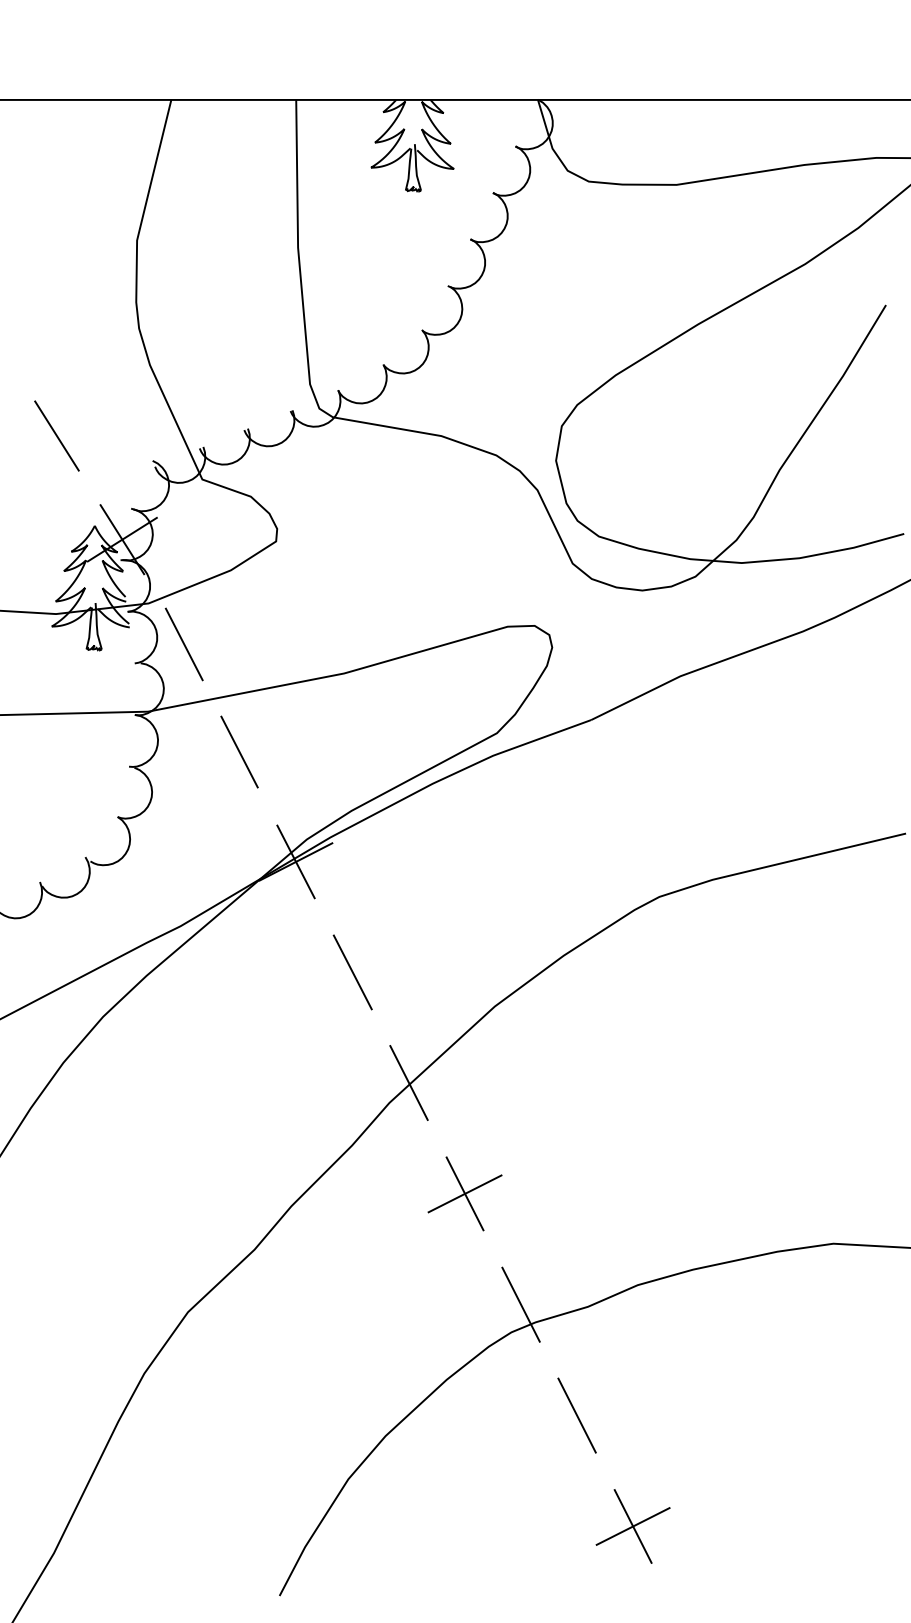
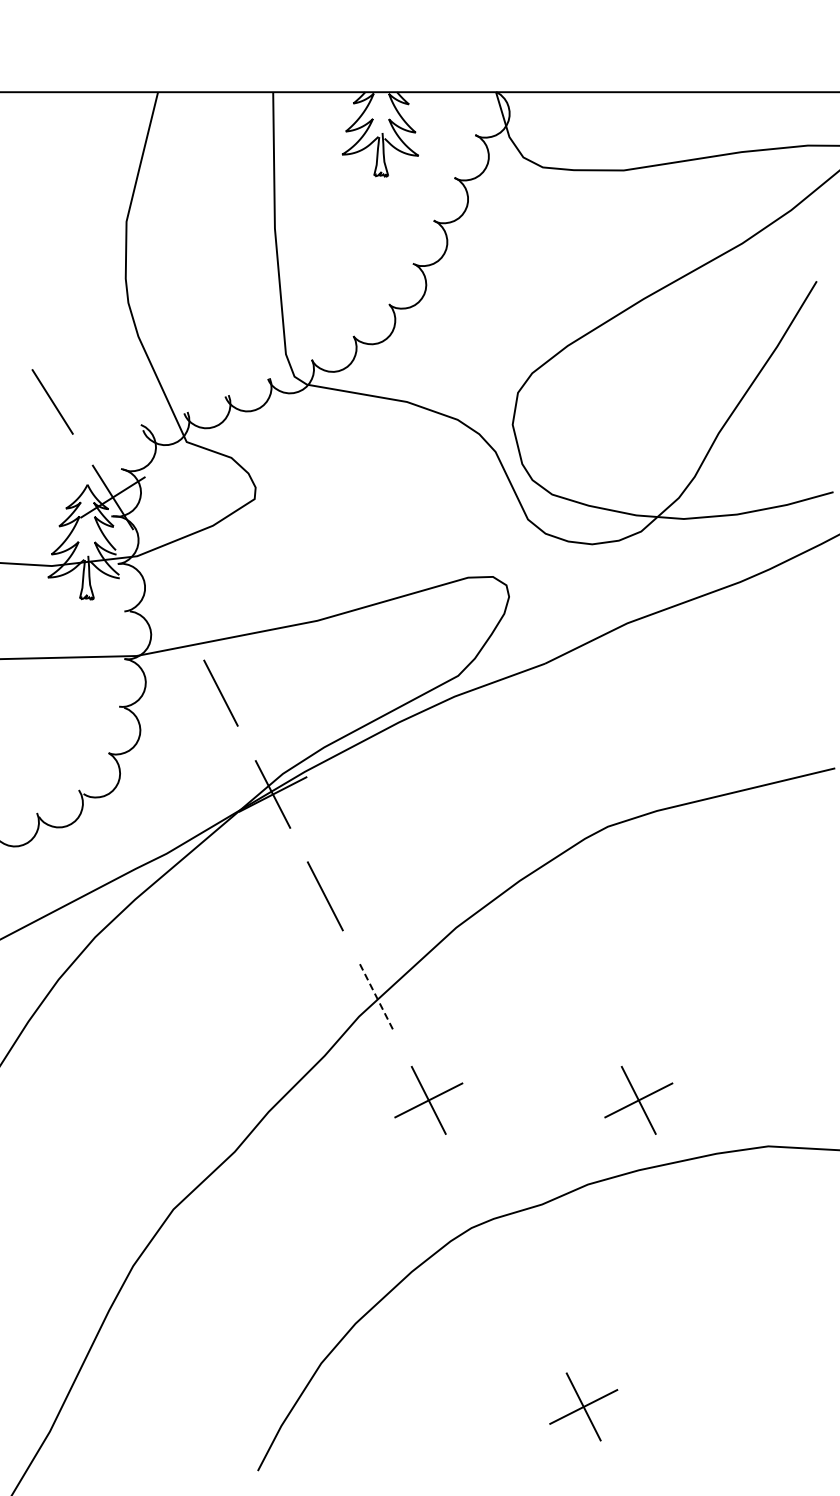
line: (183, 643) -> (169, 593), removed
line: (409, 1083) -> (377, 998), solid -> dashed
part: (692, 1193) -> (638, 1100), added
line: (521, 1304) -> (480, 1202), removed
line: (576, 1415) -> (531, 1304), removed

